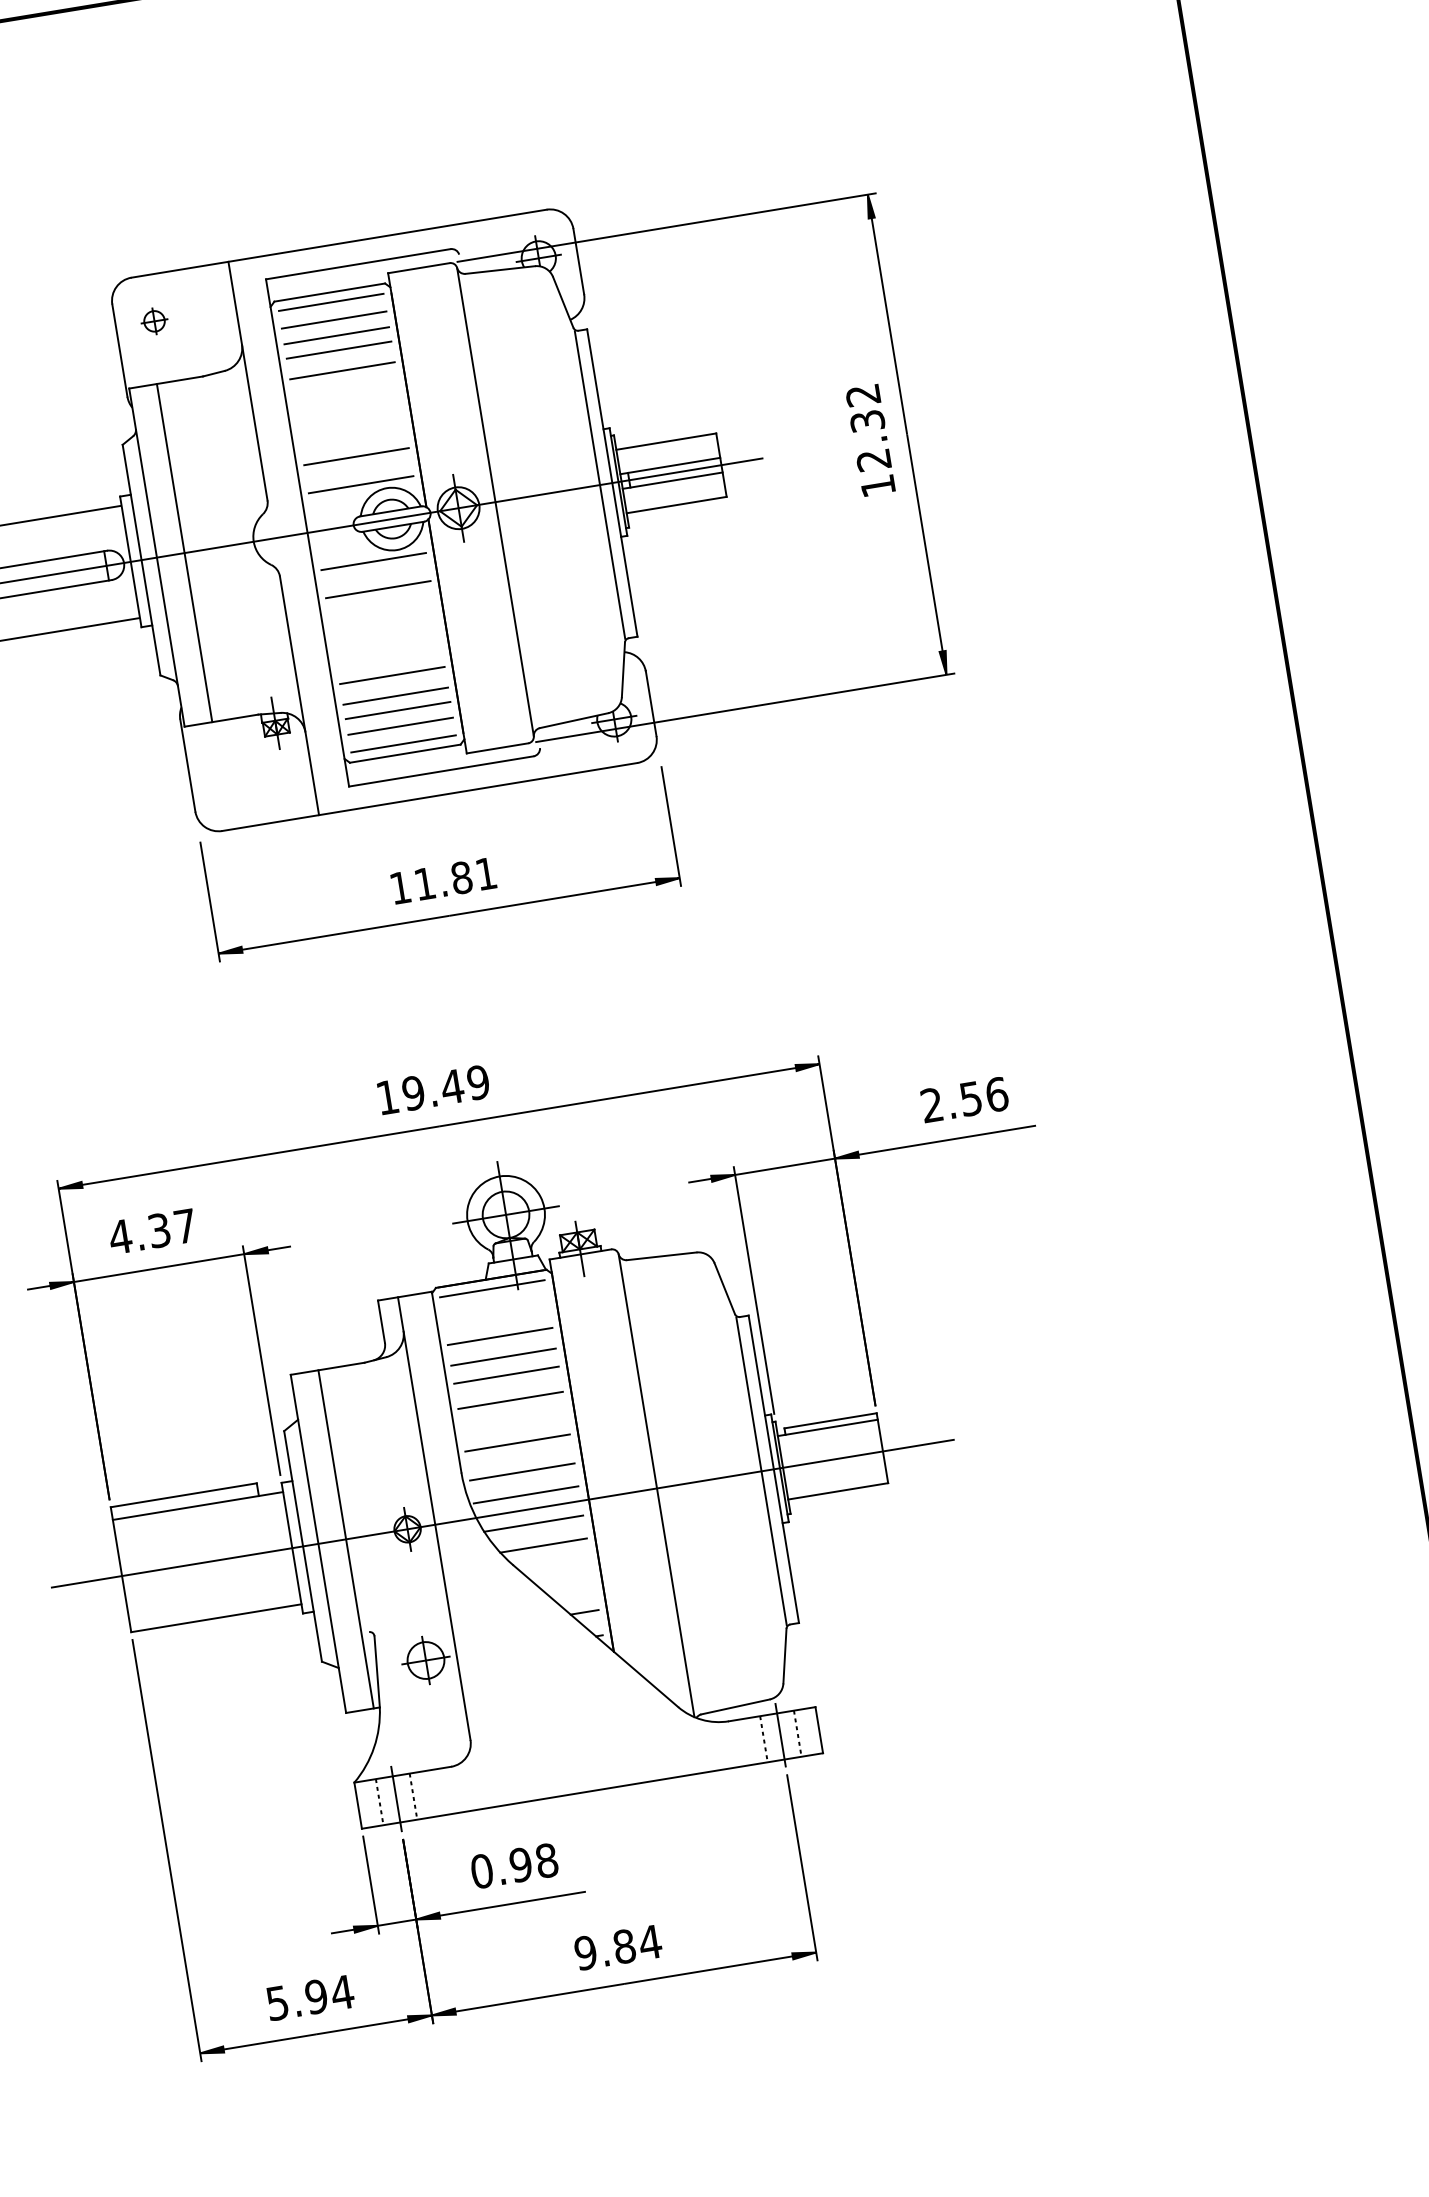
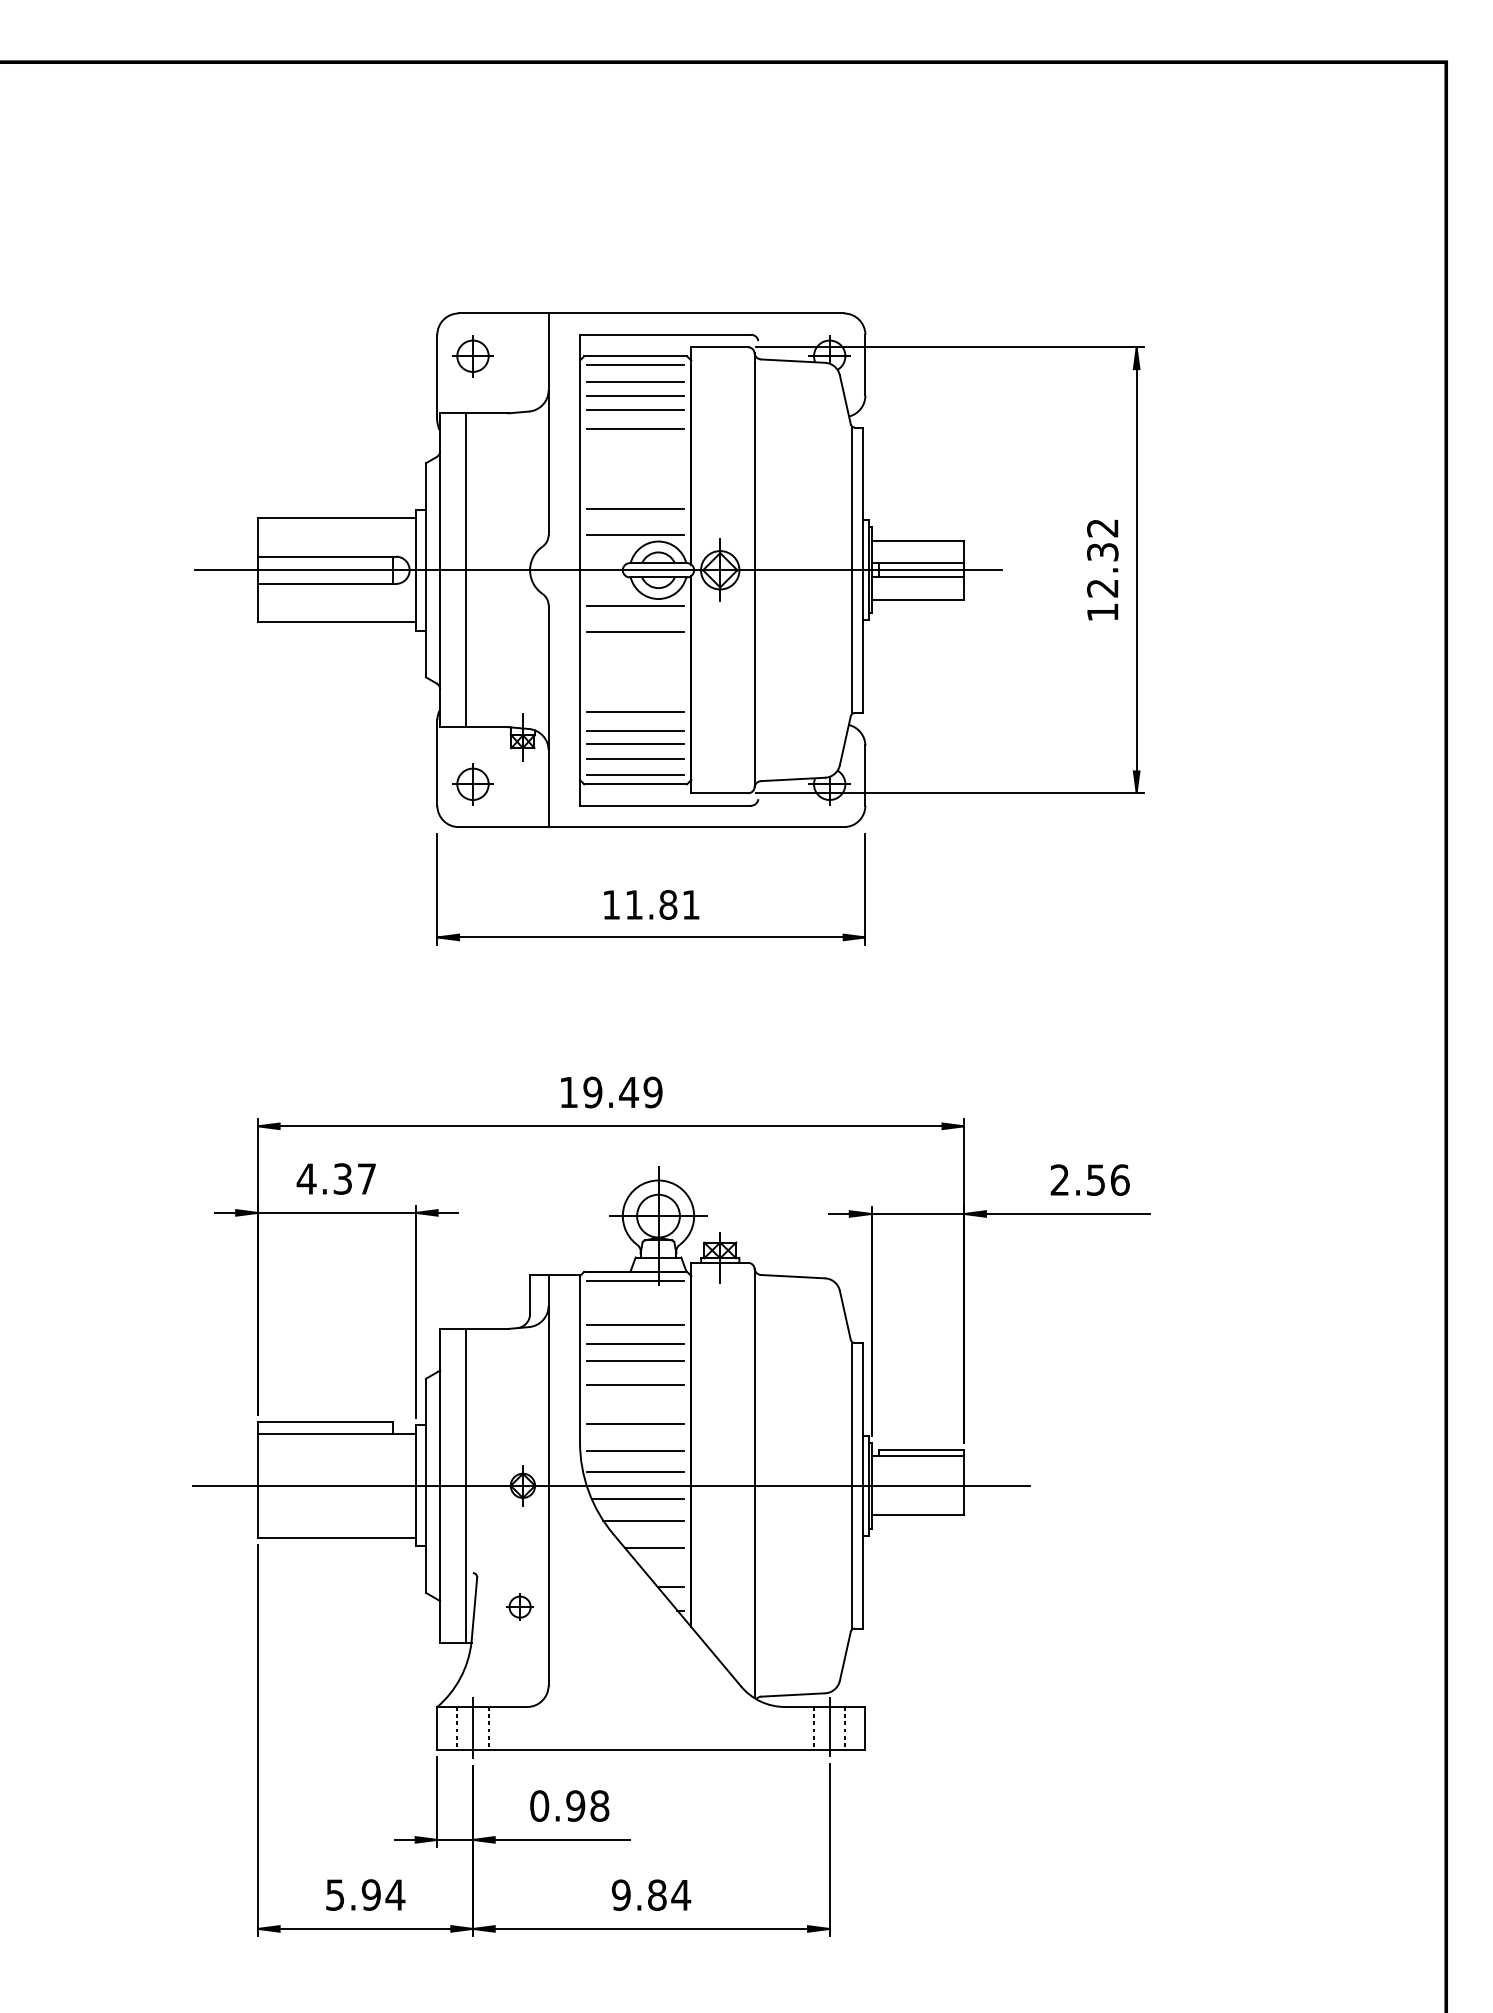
part: (154, 321) -> (472, 356), size x1.67
part: (229, 782) -> (472, 784), added
line: (559, 1572) -> (653, 1547), added
part: (425, 1659) -> (519, 1606), size x0.62

